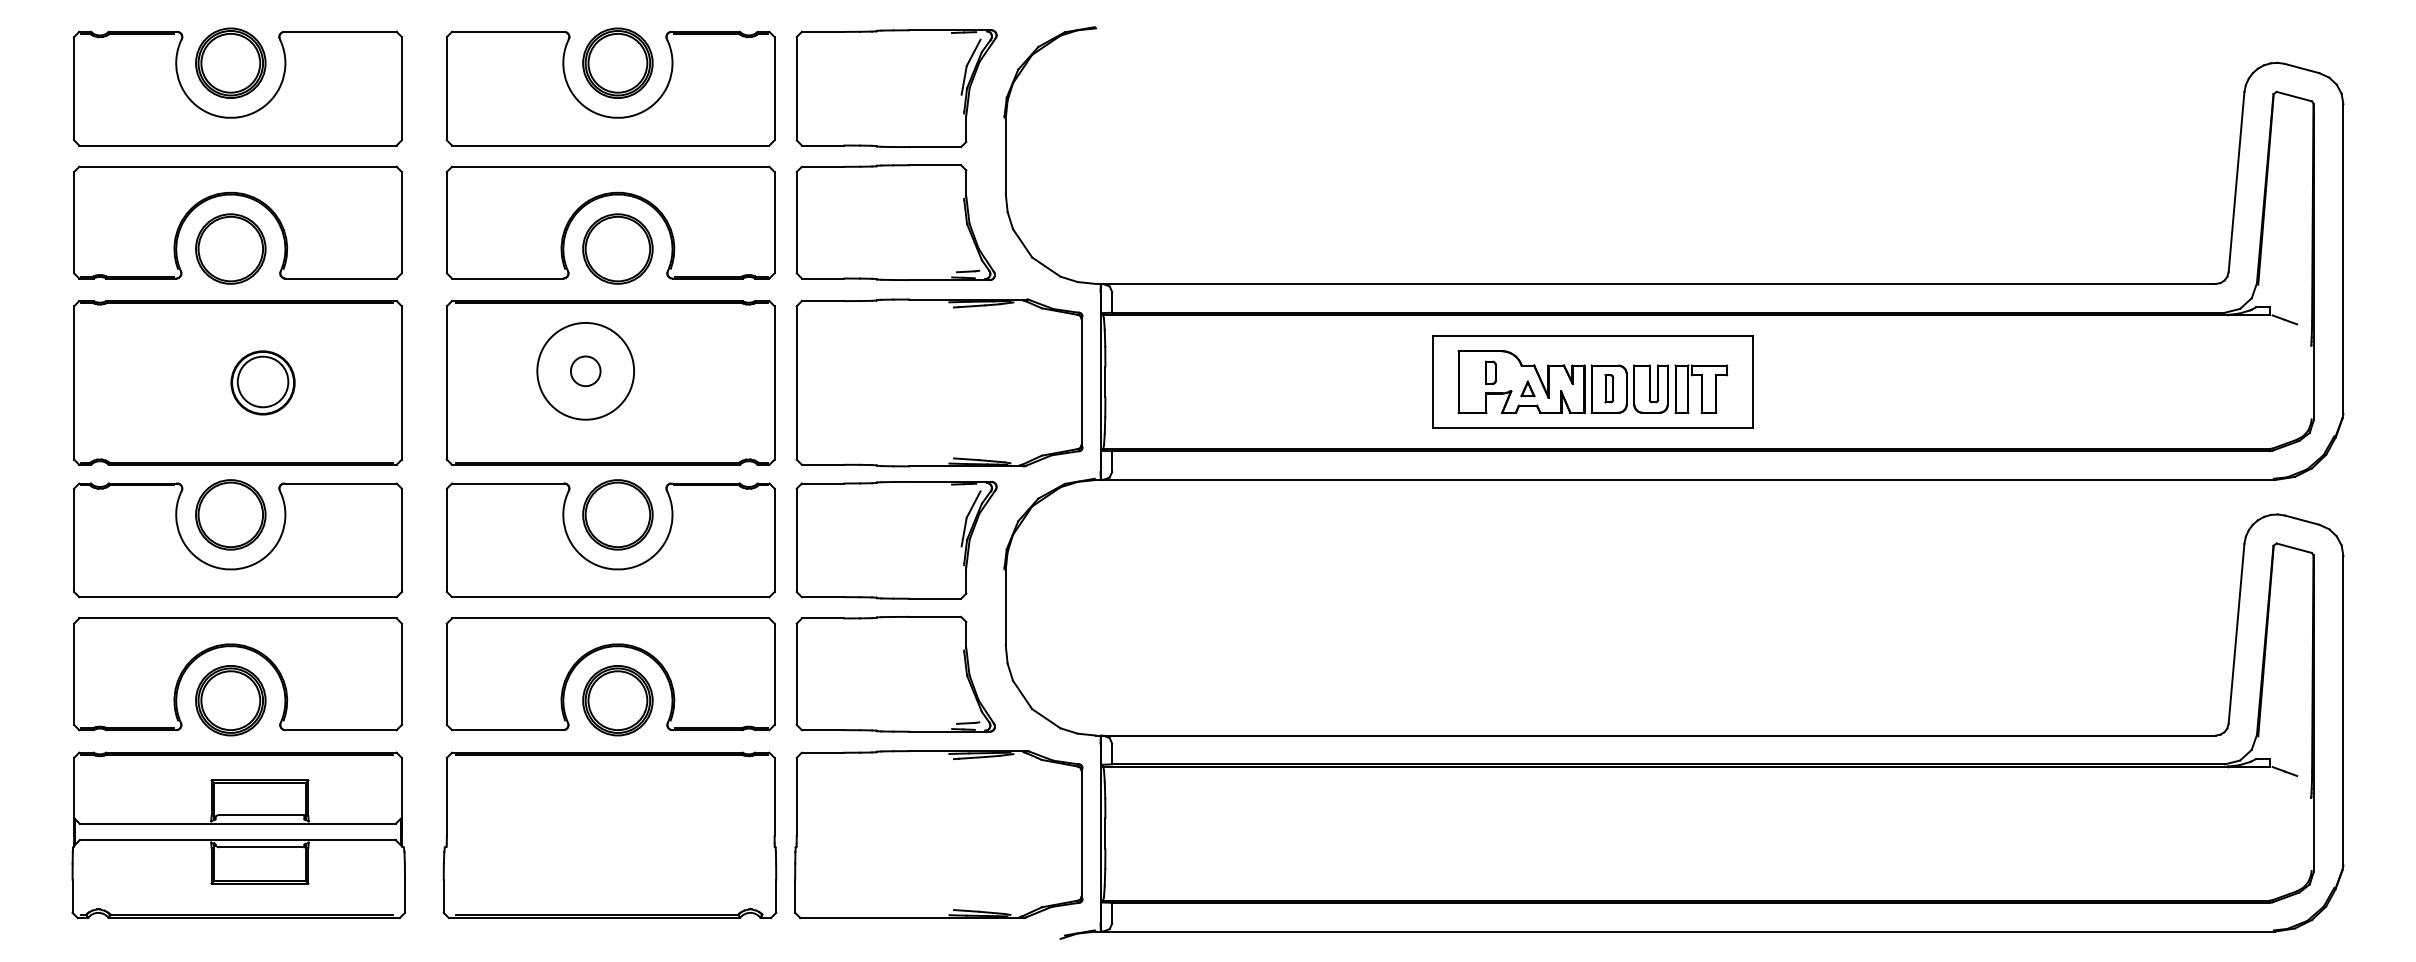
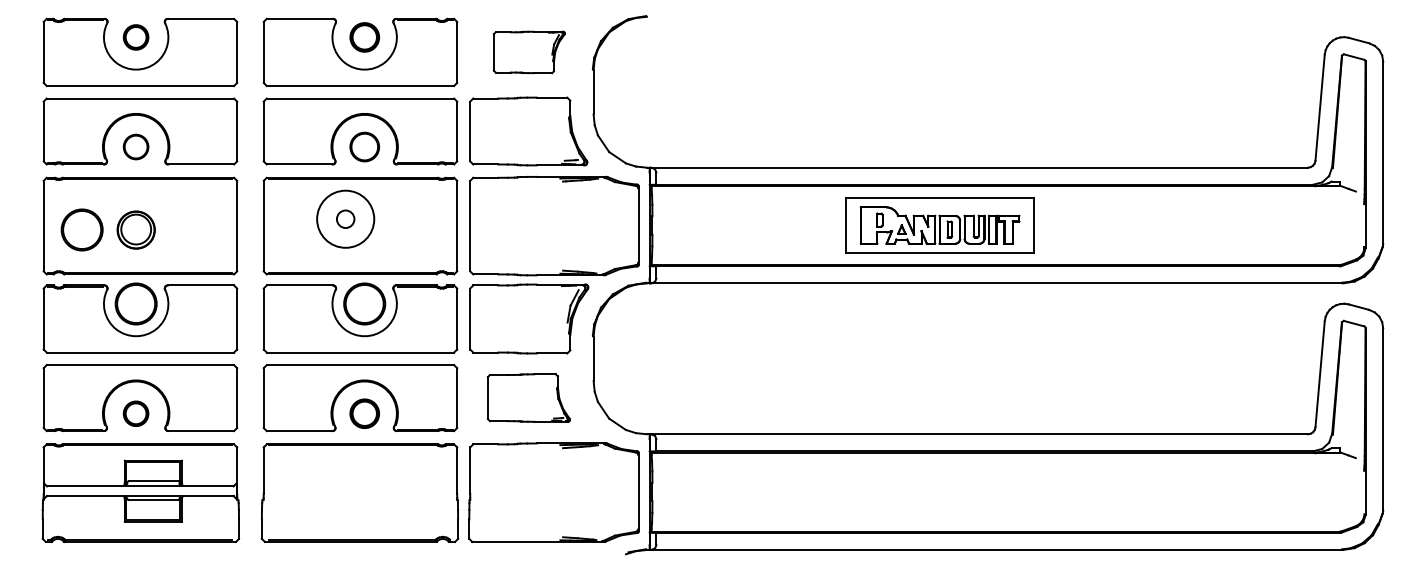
part: (229, 63) -> (135, 37), size x0.6
part: (617, 63) -> (364, 37), size x0.7
part: (897, 88) -> (529, 52), size x0.6
circle: (229, 248) -> (135, 146), size x0.6
part: (617, 248) -> (364, 146), size x0.7
part: (261, 381) -> (135, 229), moved
circle: (138, 388) -> (81, 229), added
part: (895, 673) -> (528, 397), size x0.7
part: (229, 700) -> (135, 413), size x0.6
part: (617, 700) -> (364, 413), size x0.7

